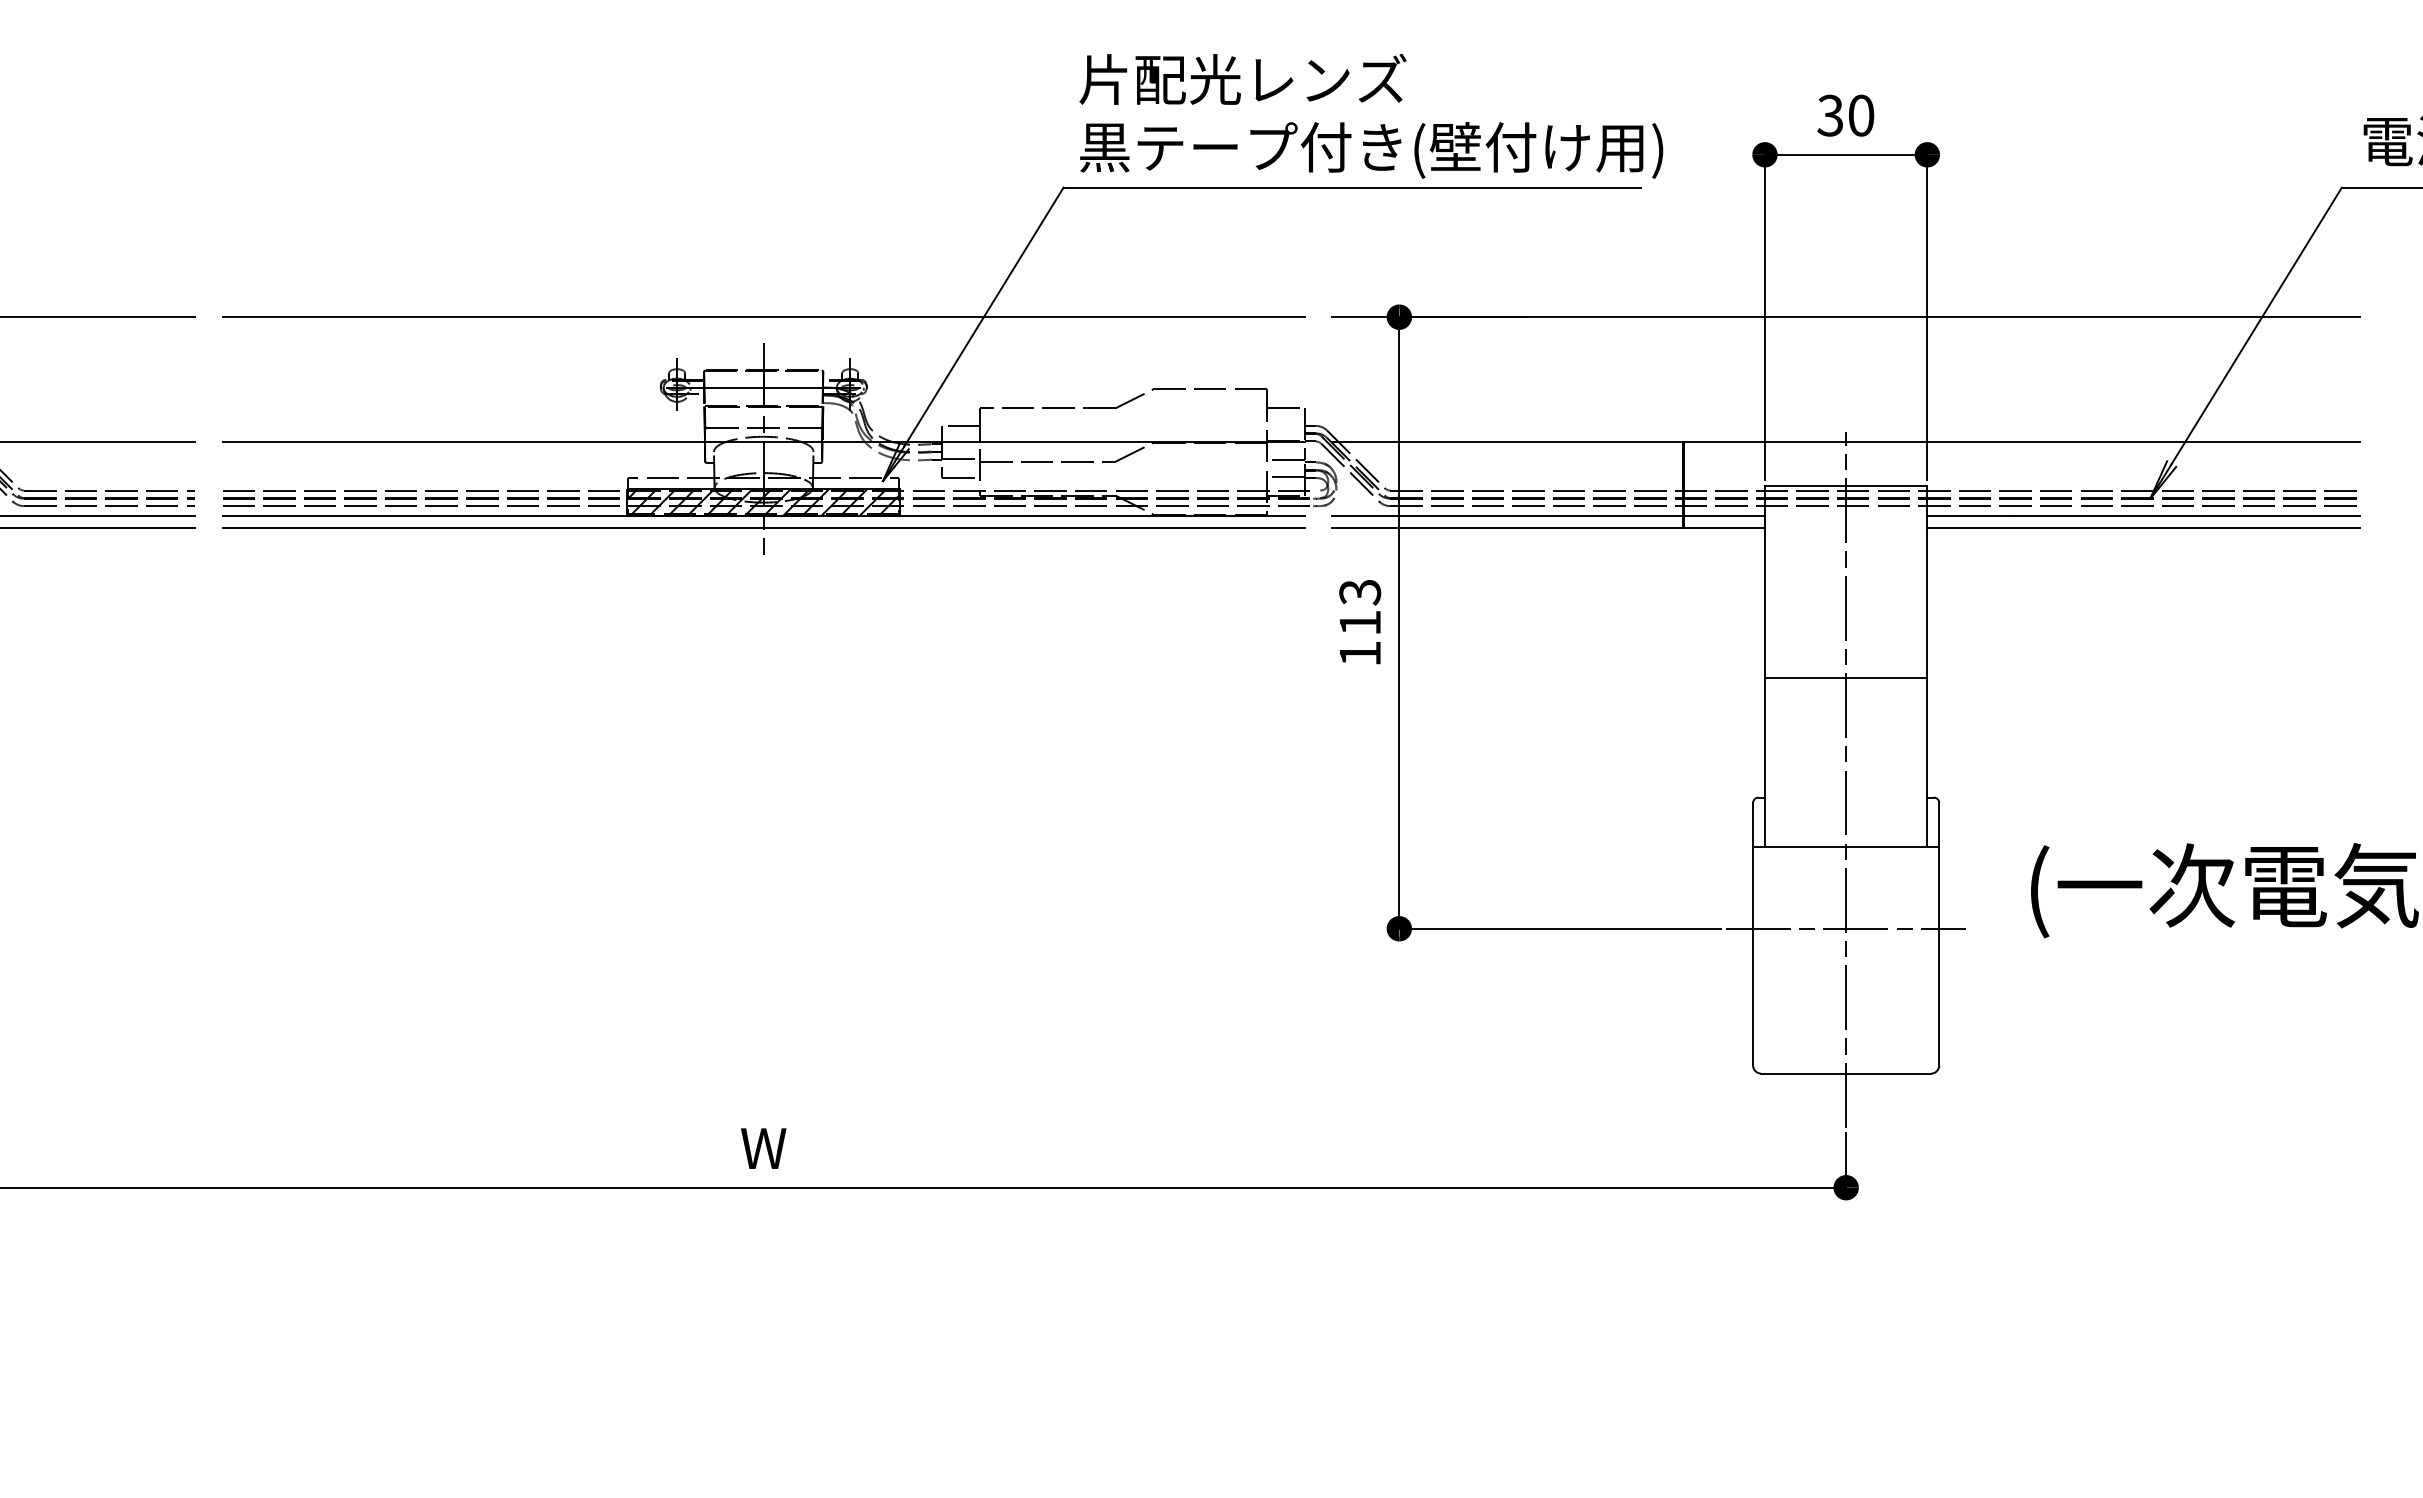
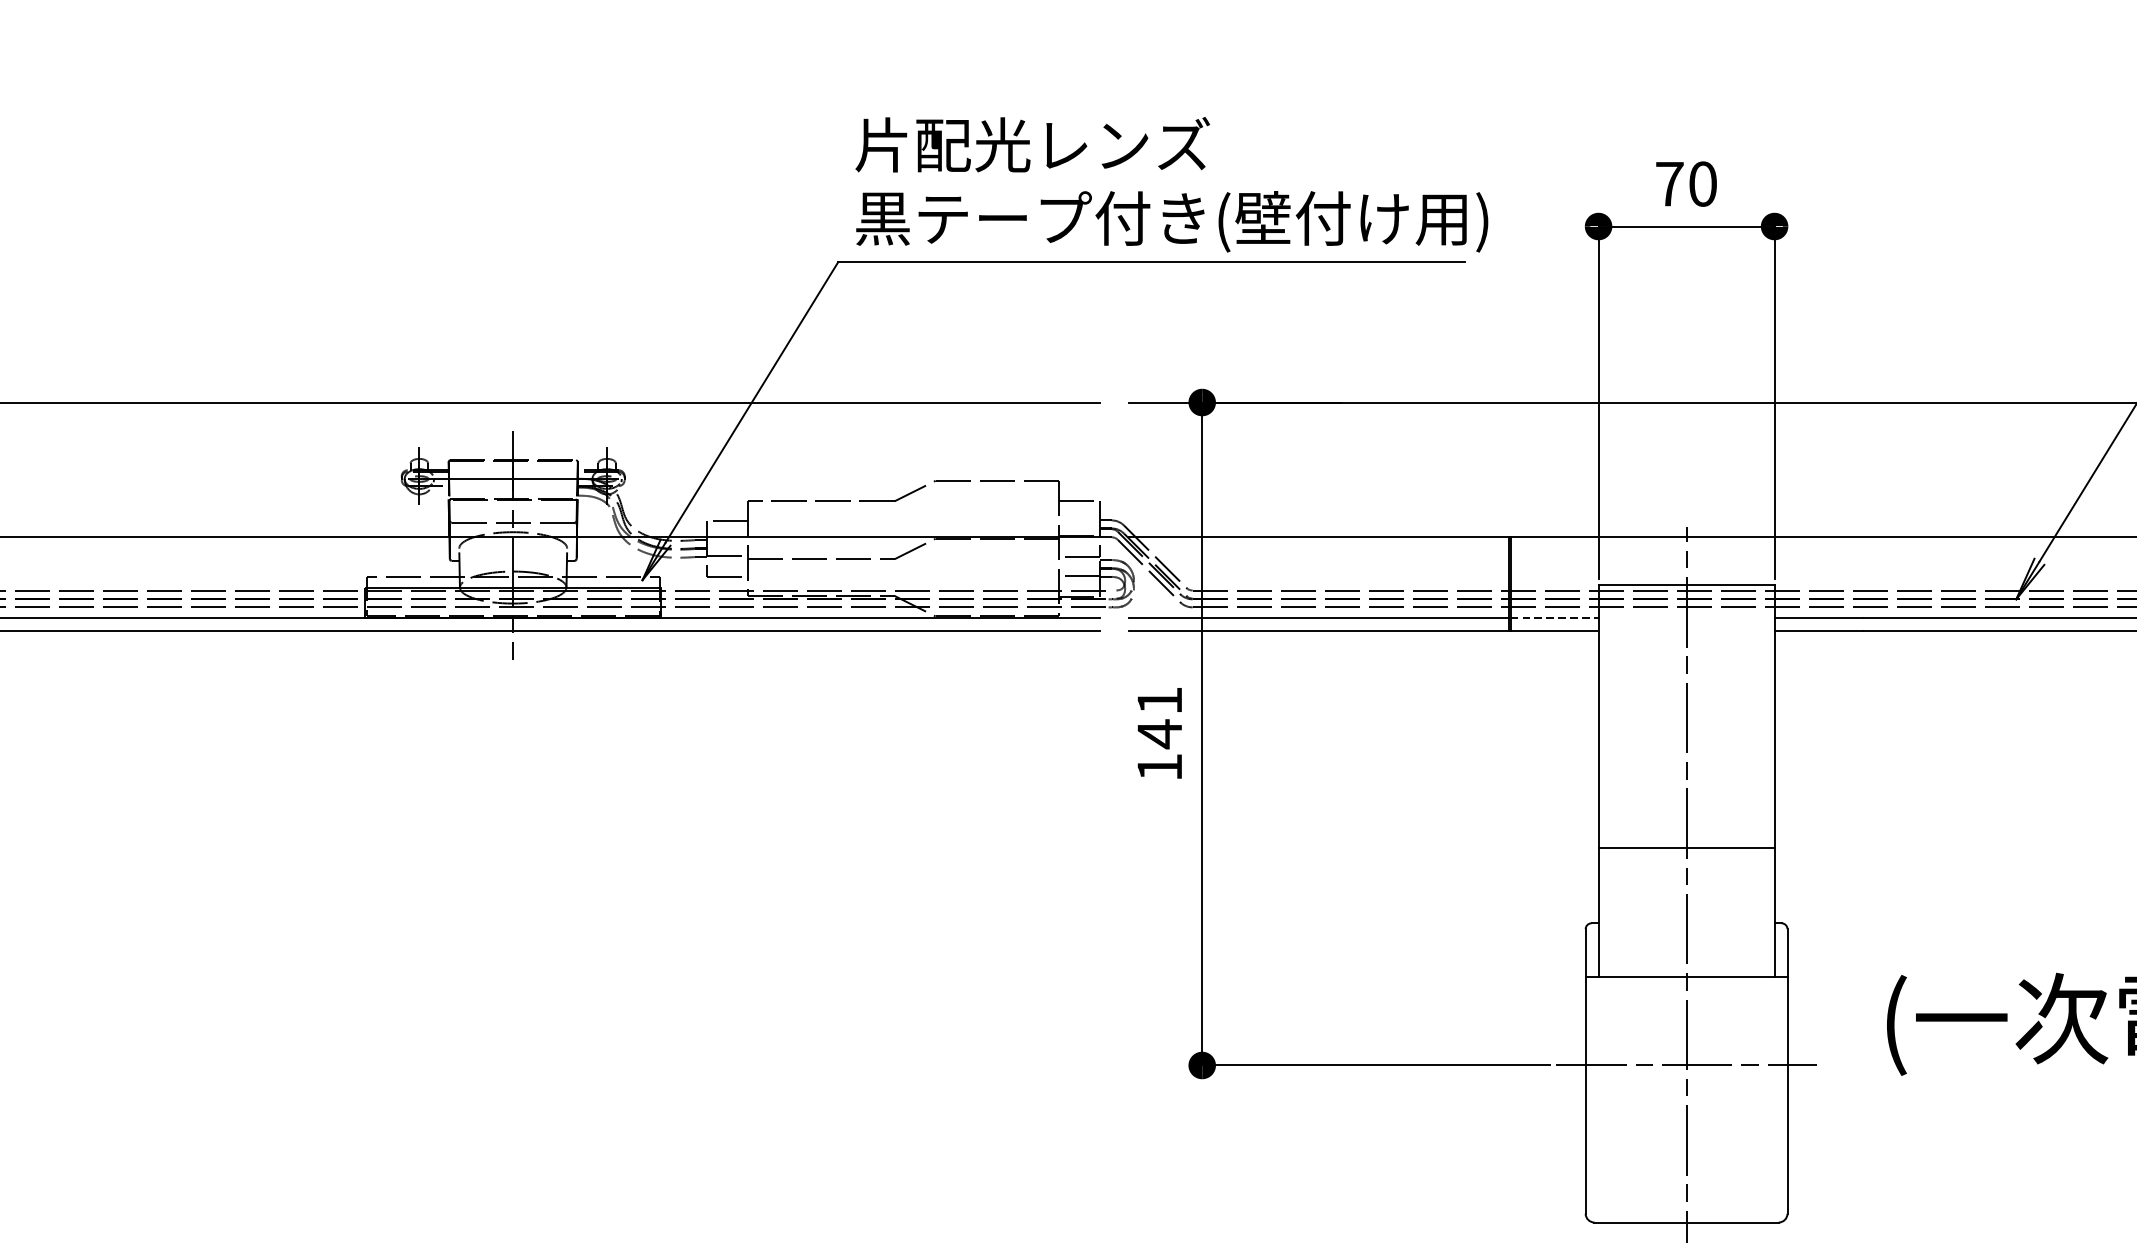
text: (1830, 115) -> (1669, 183), 30 -> 70
hatch: (763, 501) -> (512, 602), removed
line: (1724, 515) -> (1554, 617), solid -> dashed
text: (1360, 608) -> (1160, 718), 113 -> 141
line: (1845, 677) -> (1685, 848), moved

